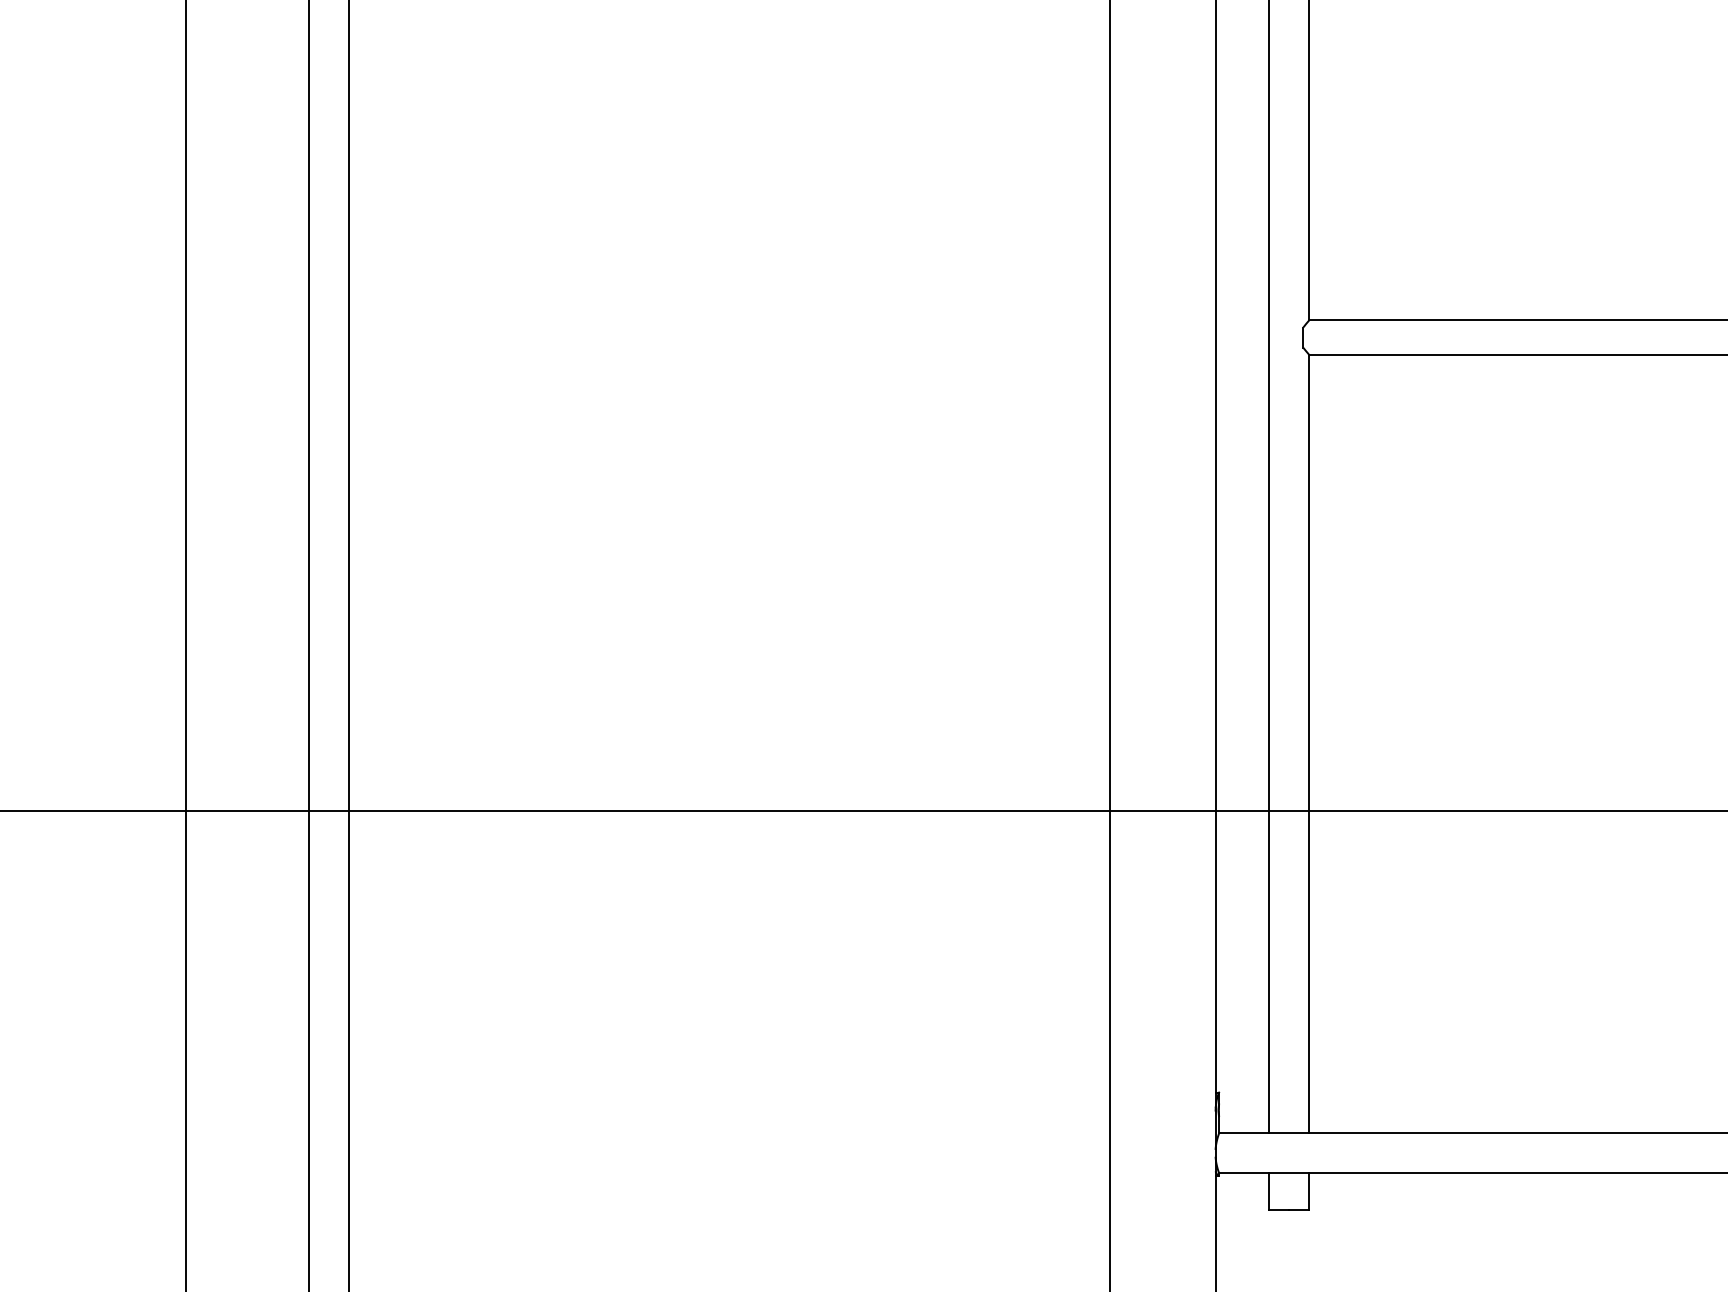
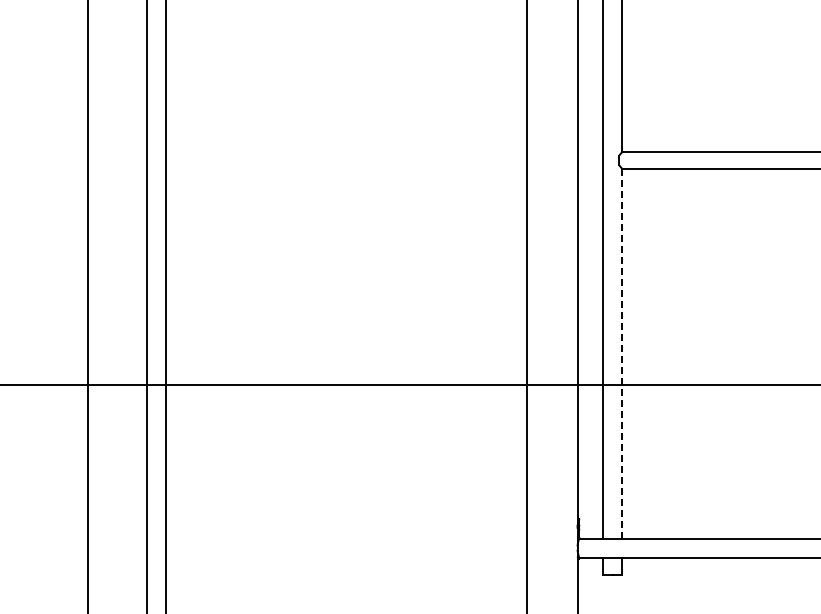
line: (1310, 743) -> (622, 353), solid -> dashed

